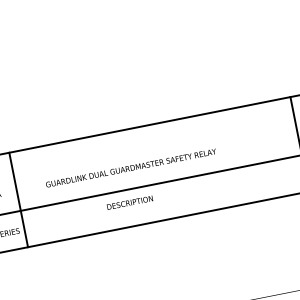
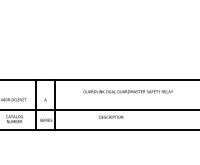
text: (129, 167) -> (127, 91), moved

